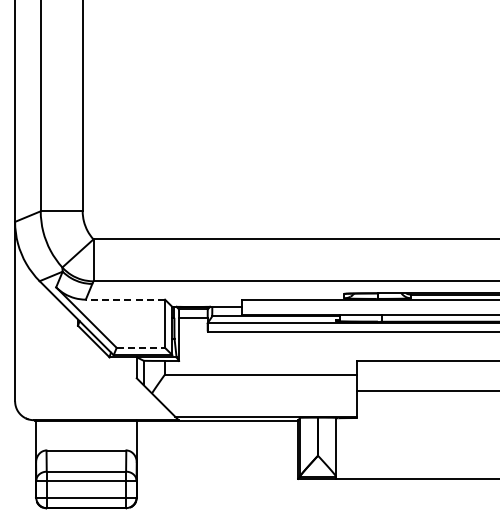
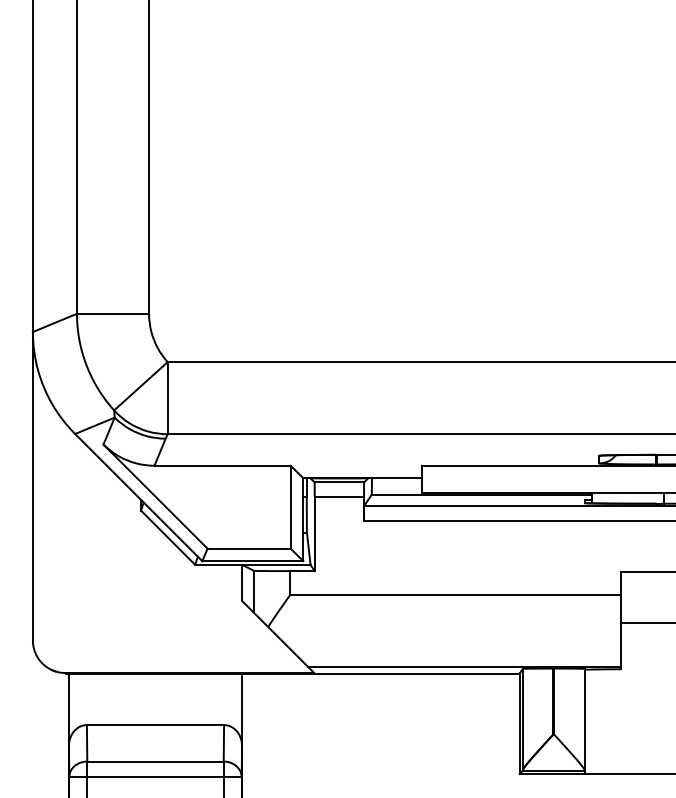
line: (125, 299) -> (222, 465), dashed -> solid
line: (141, 347) -> (250, 547), dashed -> solid

